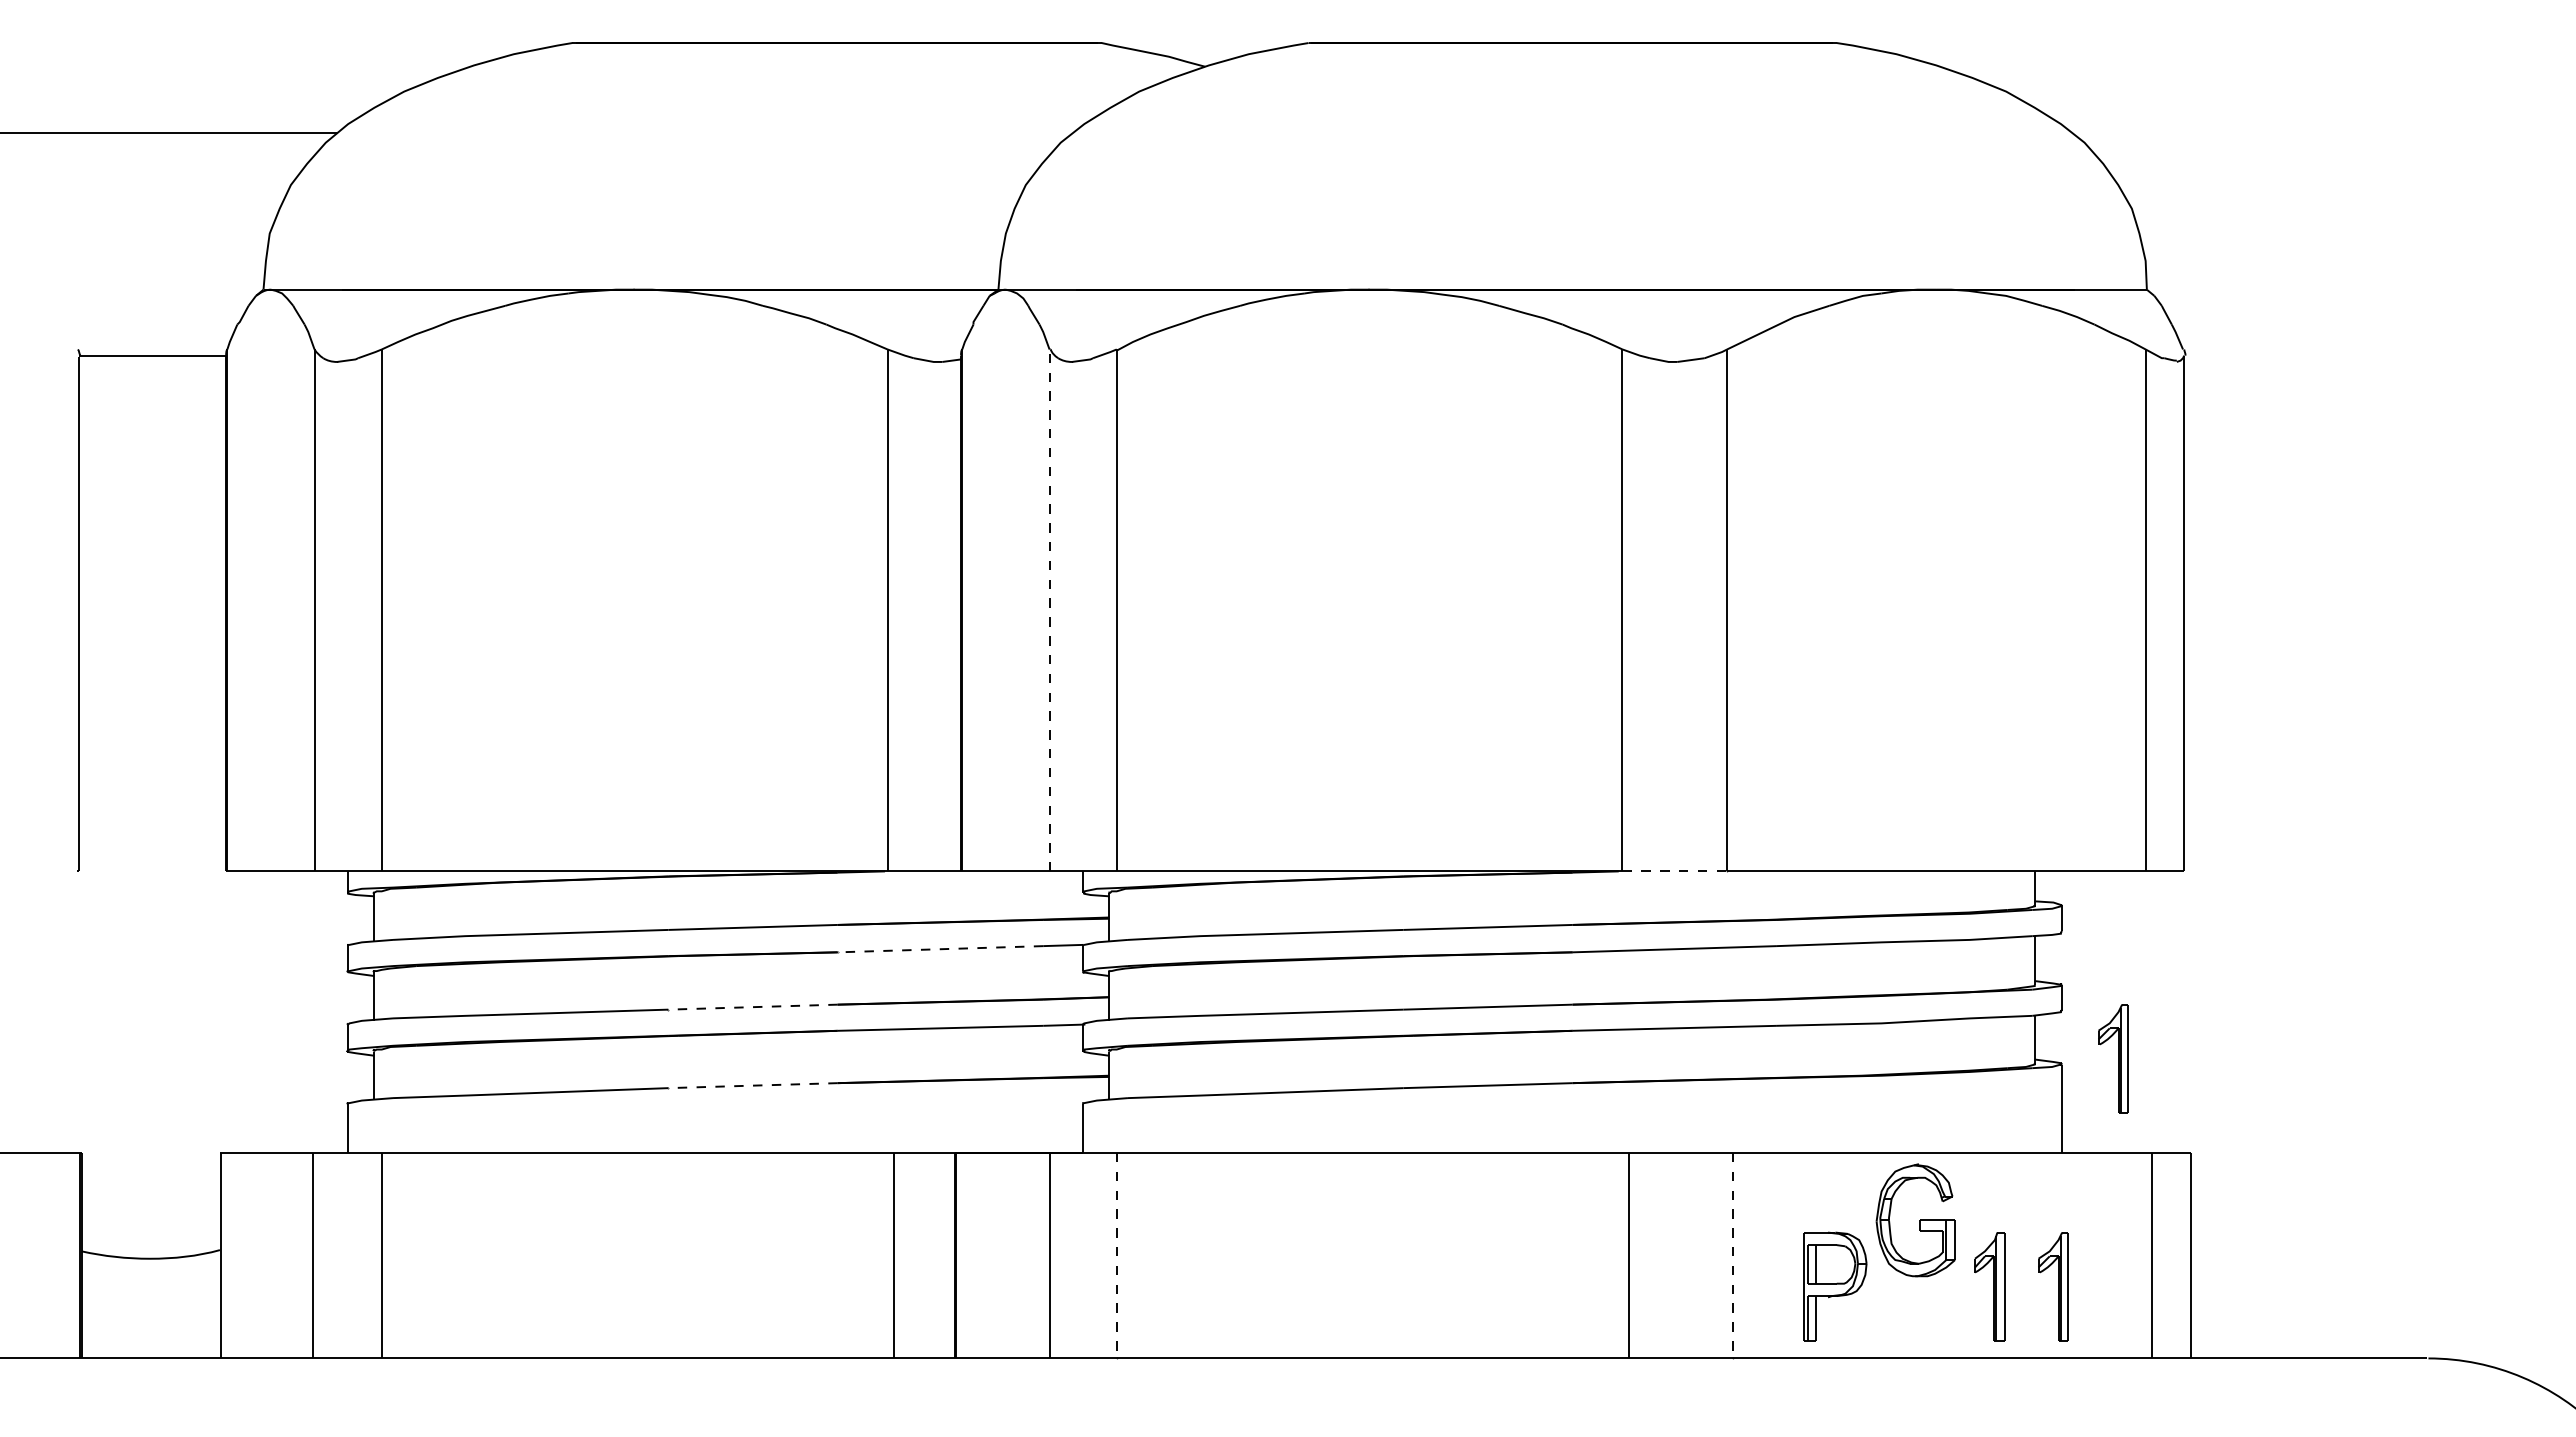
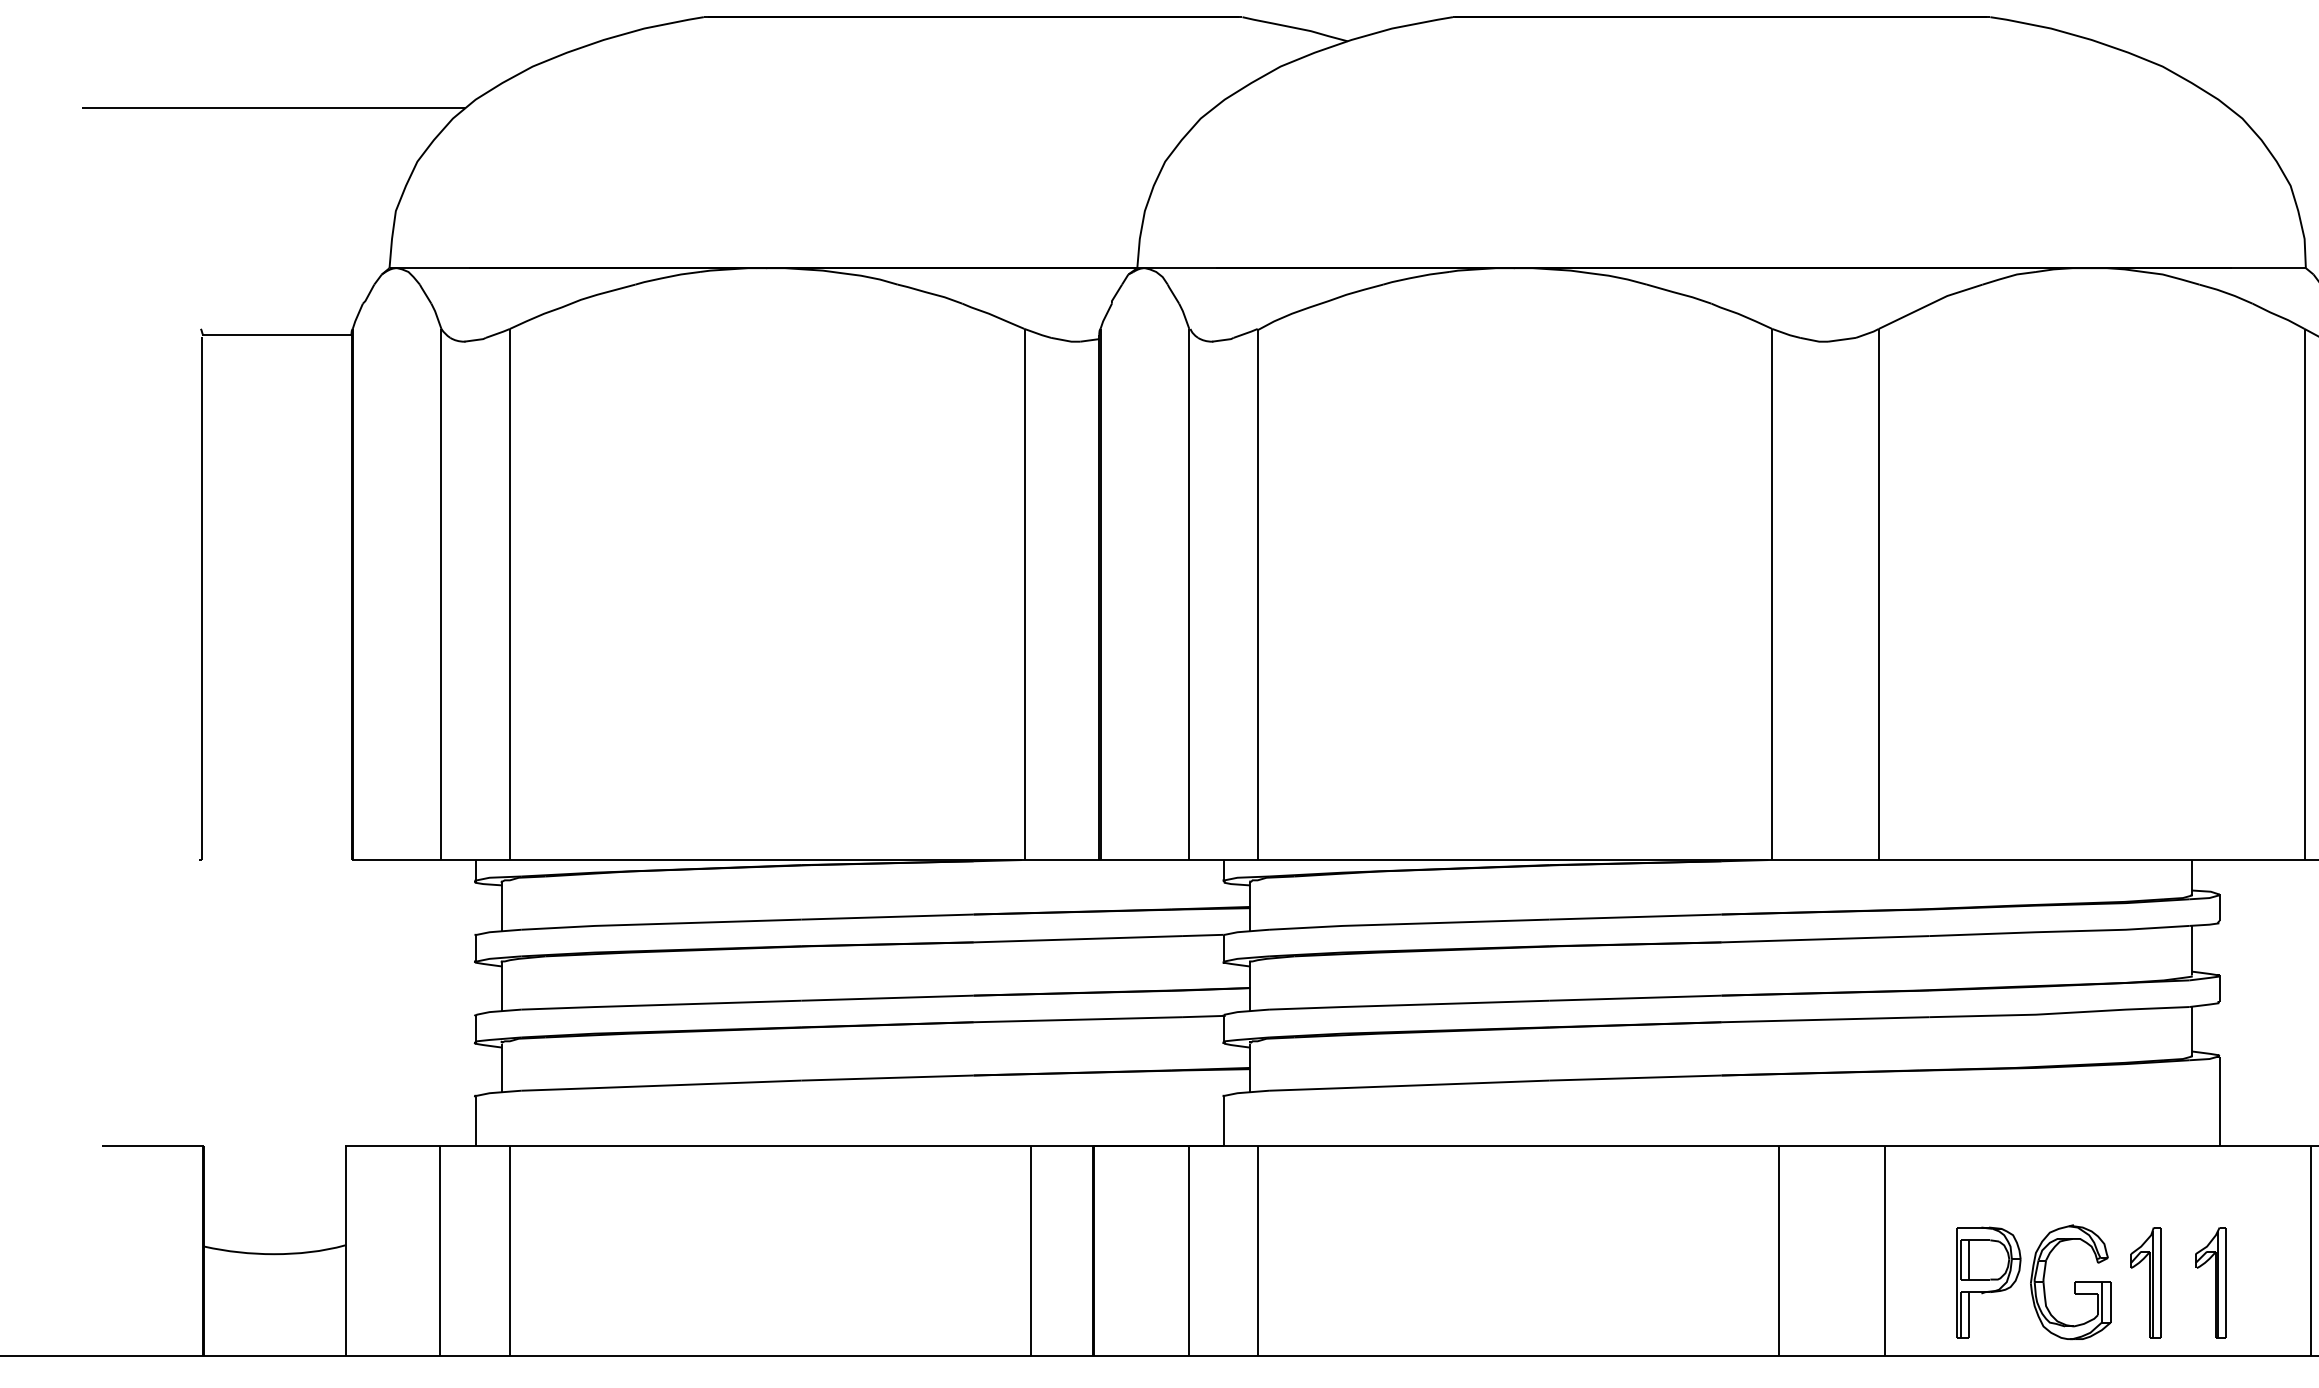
line: (1049, 609) -> (1189, 593), dashed -> solid
line: (1675, 871) -> (1826, 860), dashed -> solid
line: (939, 949) -> (1077, 939), dashed -> solid
line: (751, 1007) -> (886, 998), dashed -> solid
part: (2113, 1058) -> (2271, 1050), removed
line: (751, 1085) -> (886, 1077), dashed -> solid
part: (1915, 1220) -> (2070, 1282), moved
line: (1116, 1256) -> (1257, 1251), dashed -> solid
line: (1733, 1256) -> (1885, 1251), dashed -> solid

